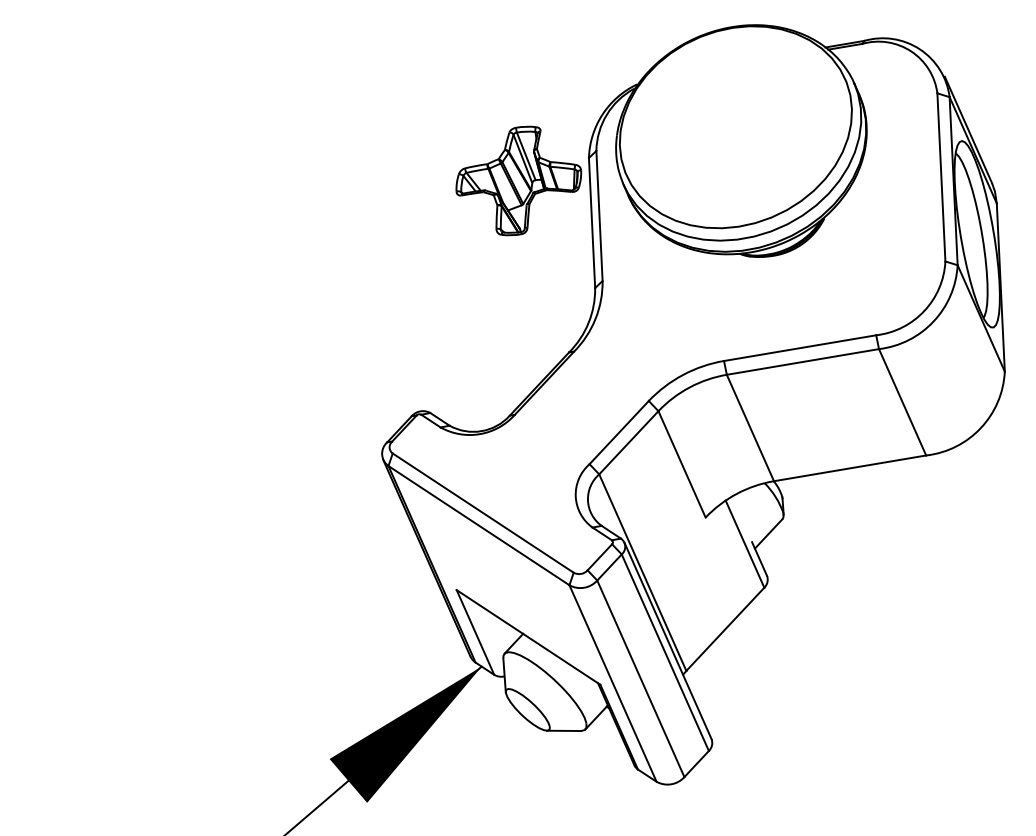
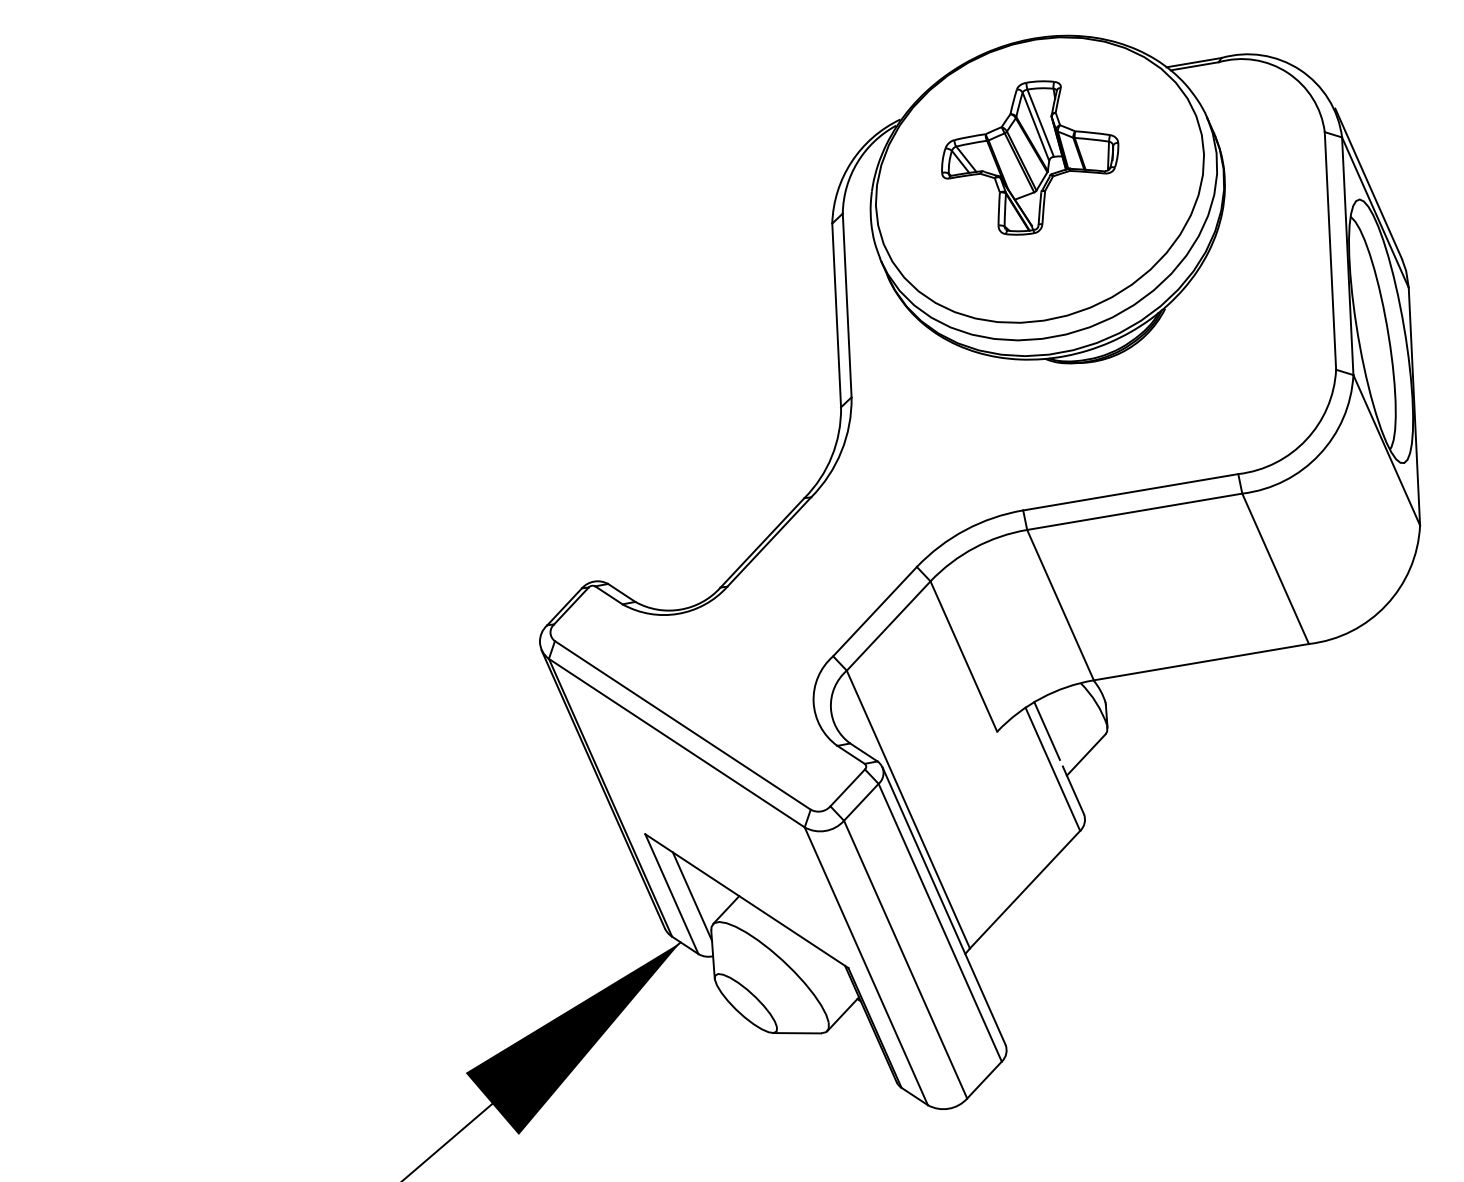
part: (519, 180) -> (1030, 157), moved
line: (740, 516) -> (1046, 730), added
line: (490, 634) -> (692, 896), added

